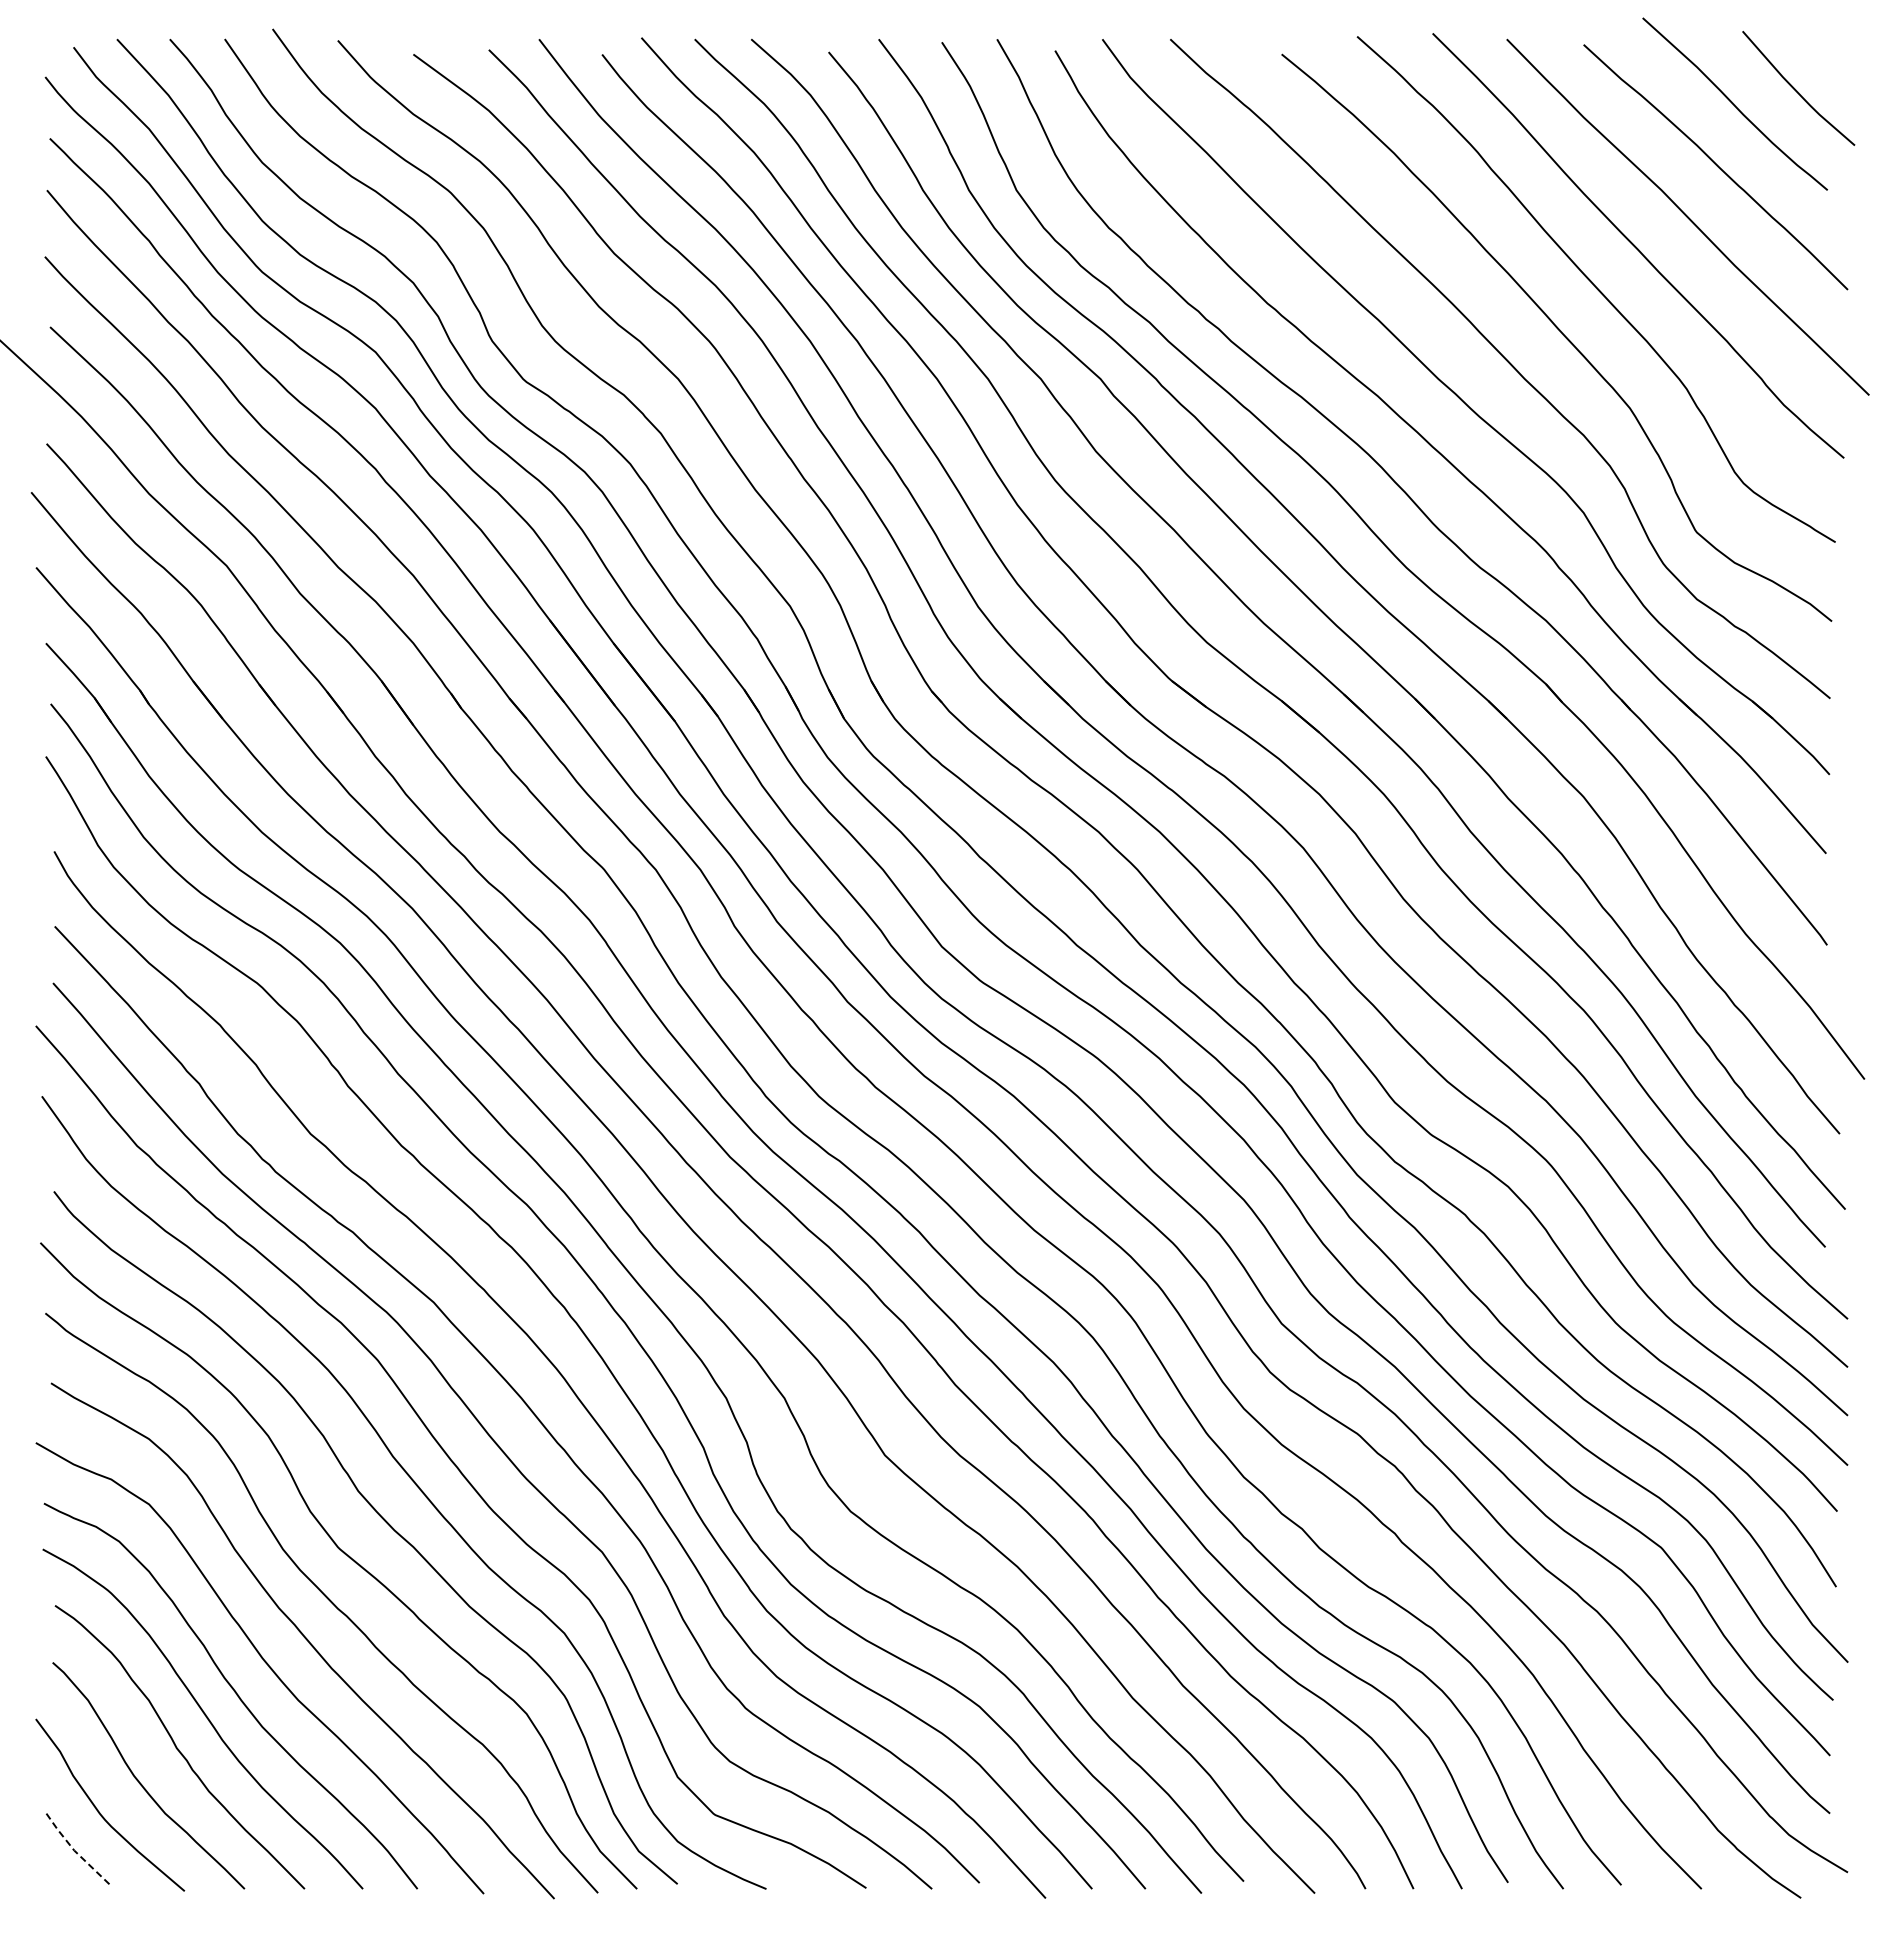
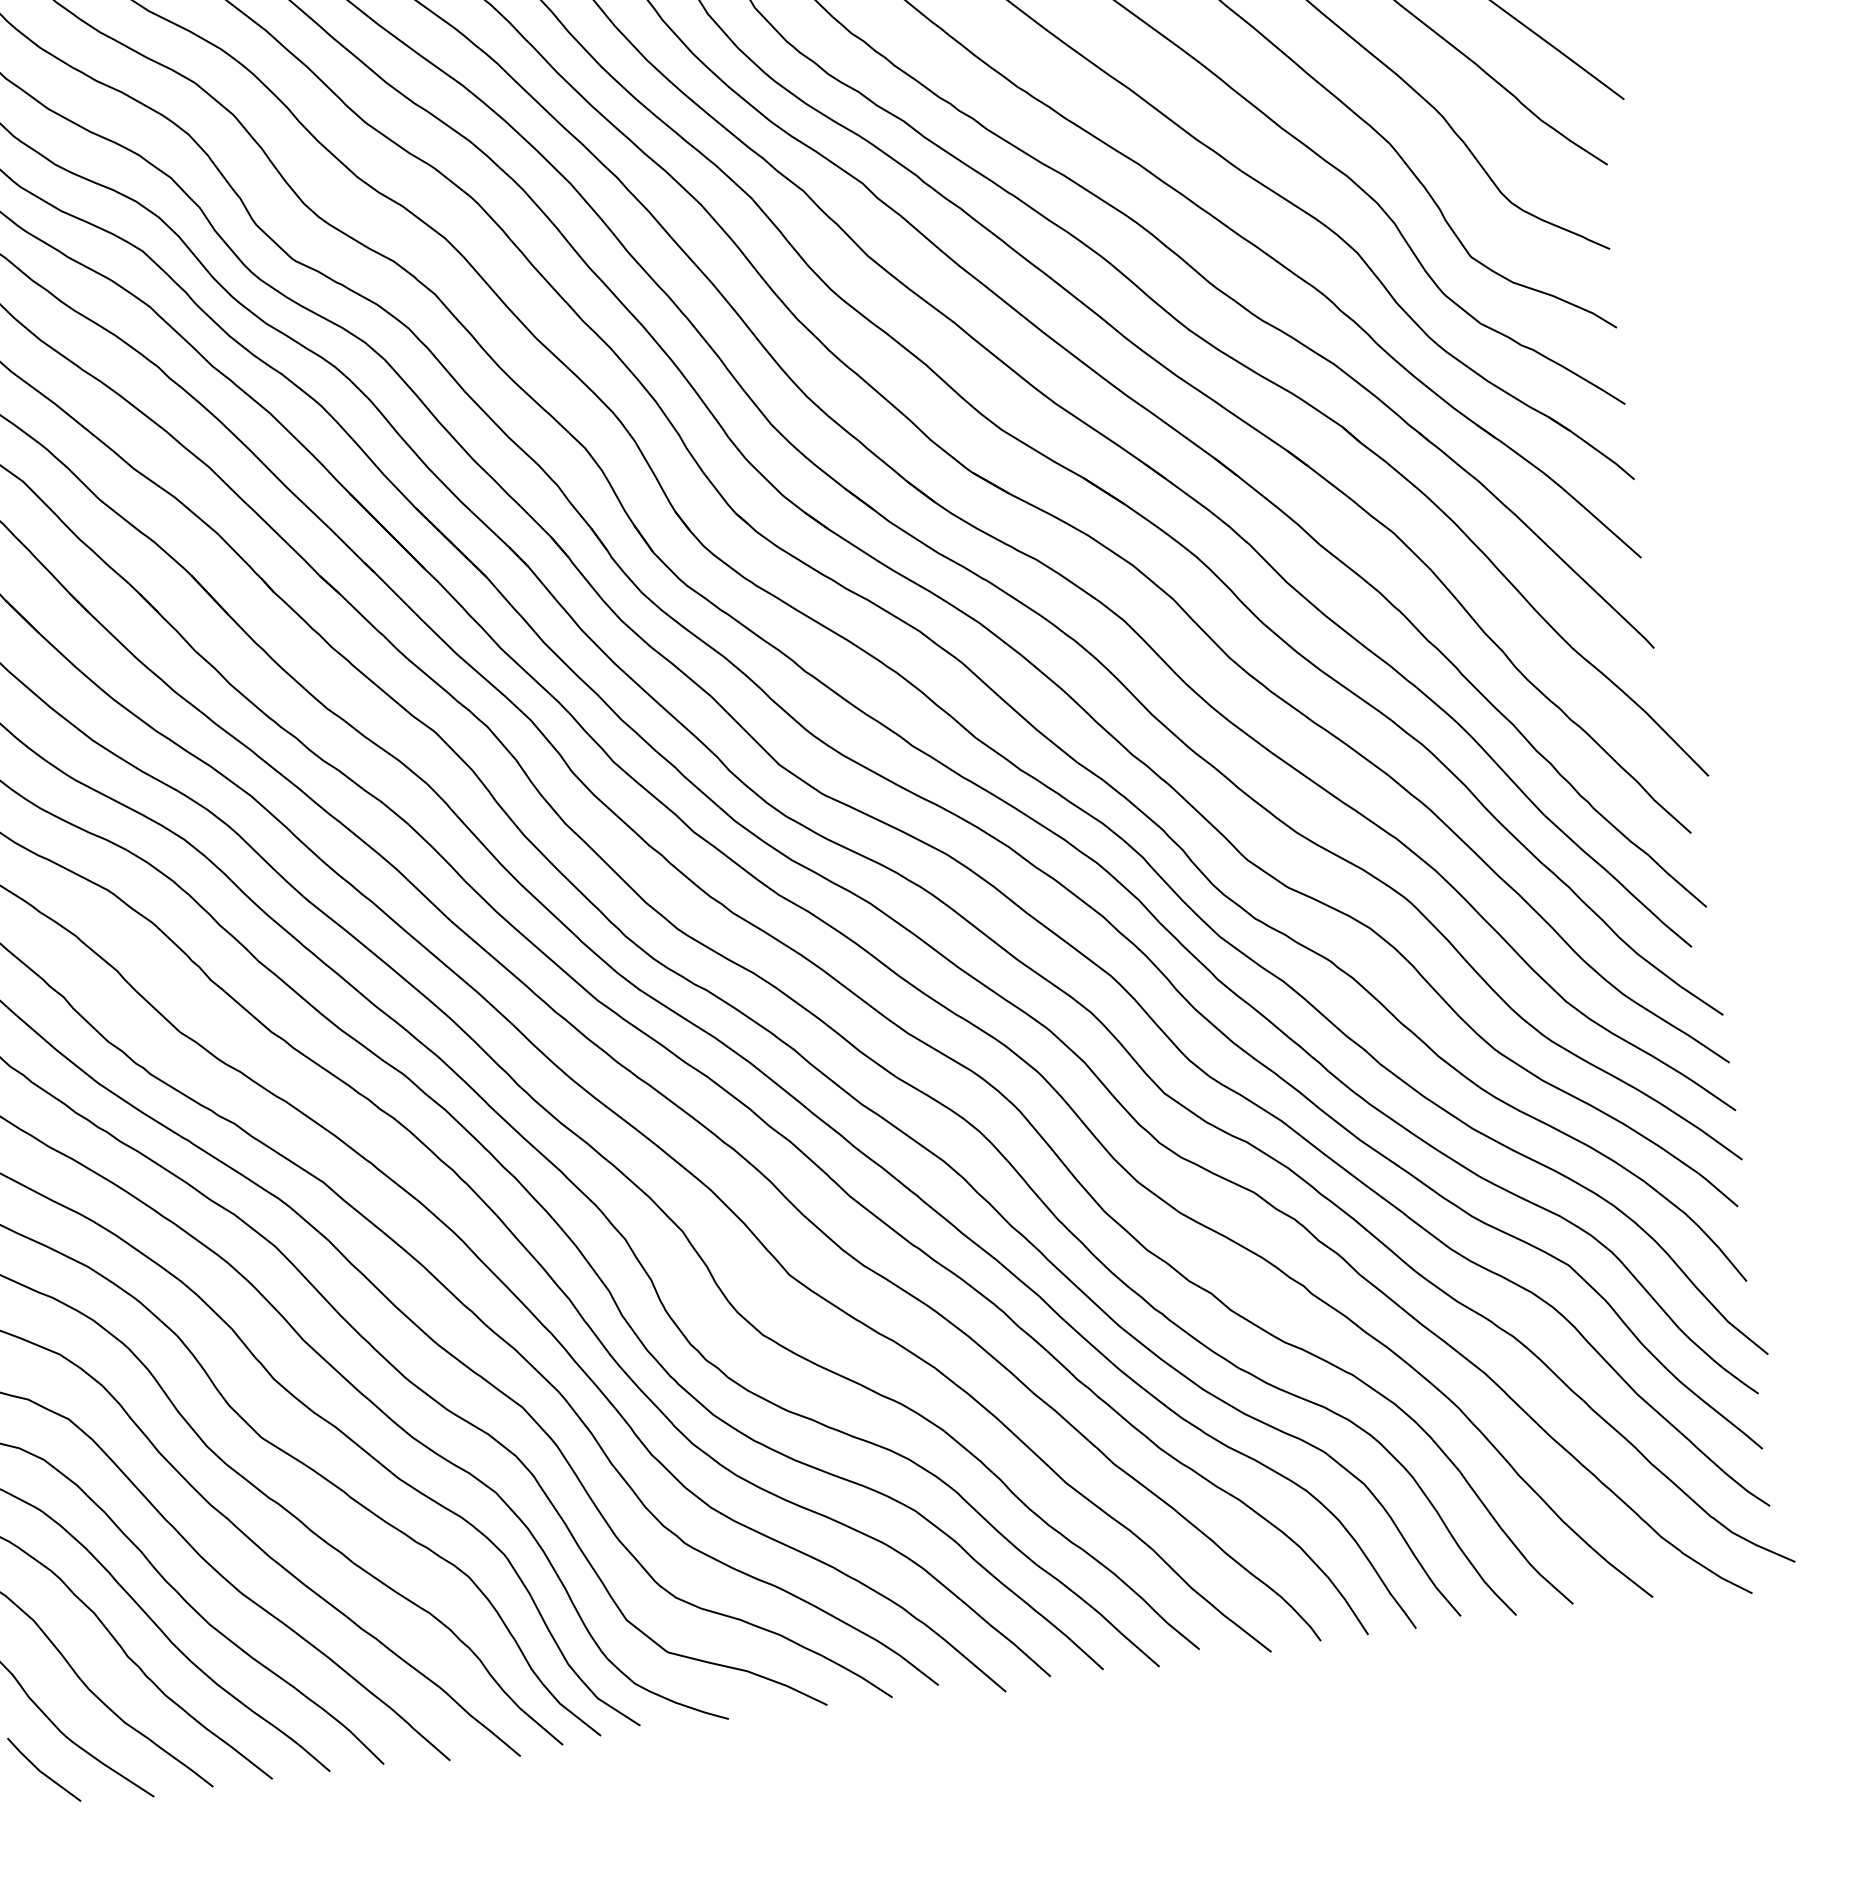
line: (75, 1852) -> (41, 1772), dashed -> solid

